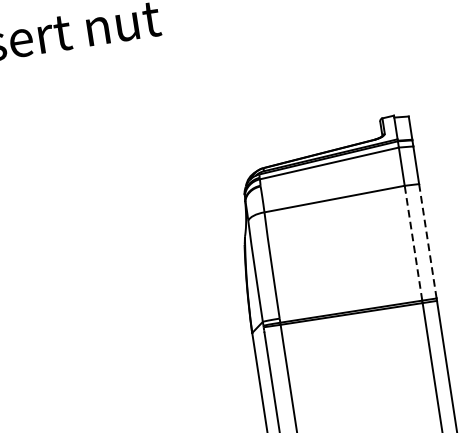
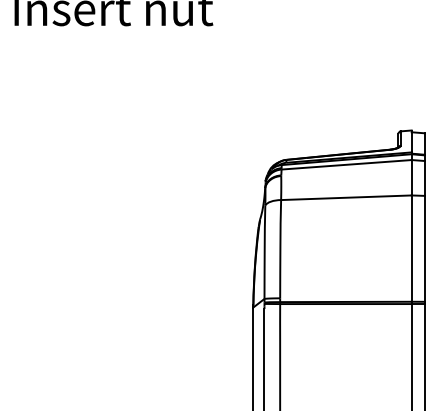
line: (427, 240) -> (424, 248), dashed -> solid
line: (413, 243) -> (411, 248), dashed -> solid

